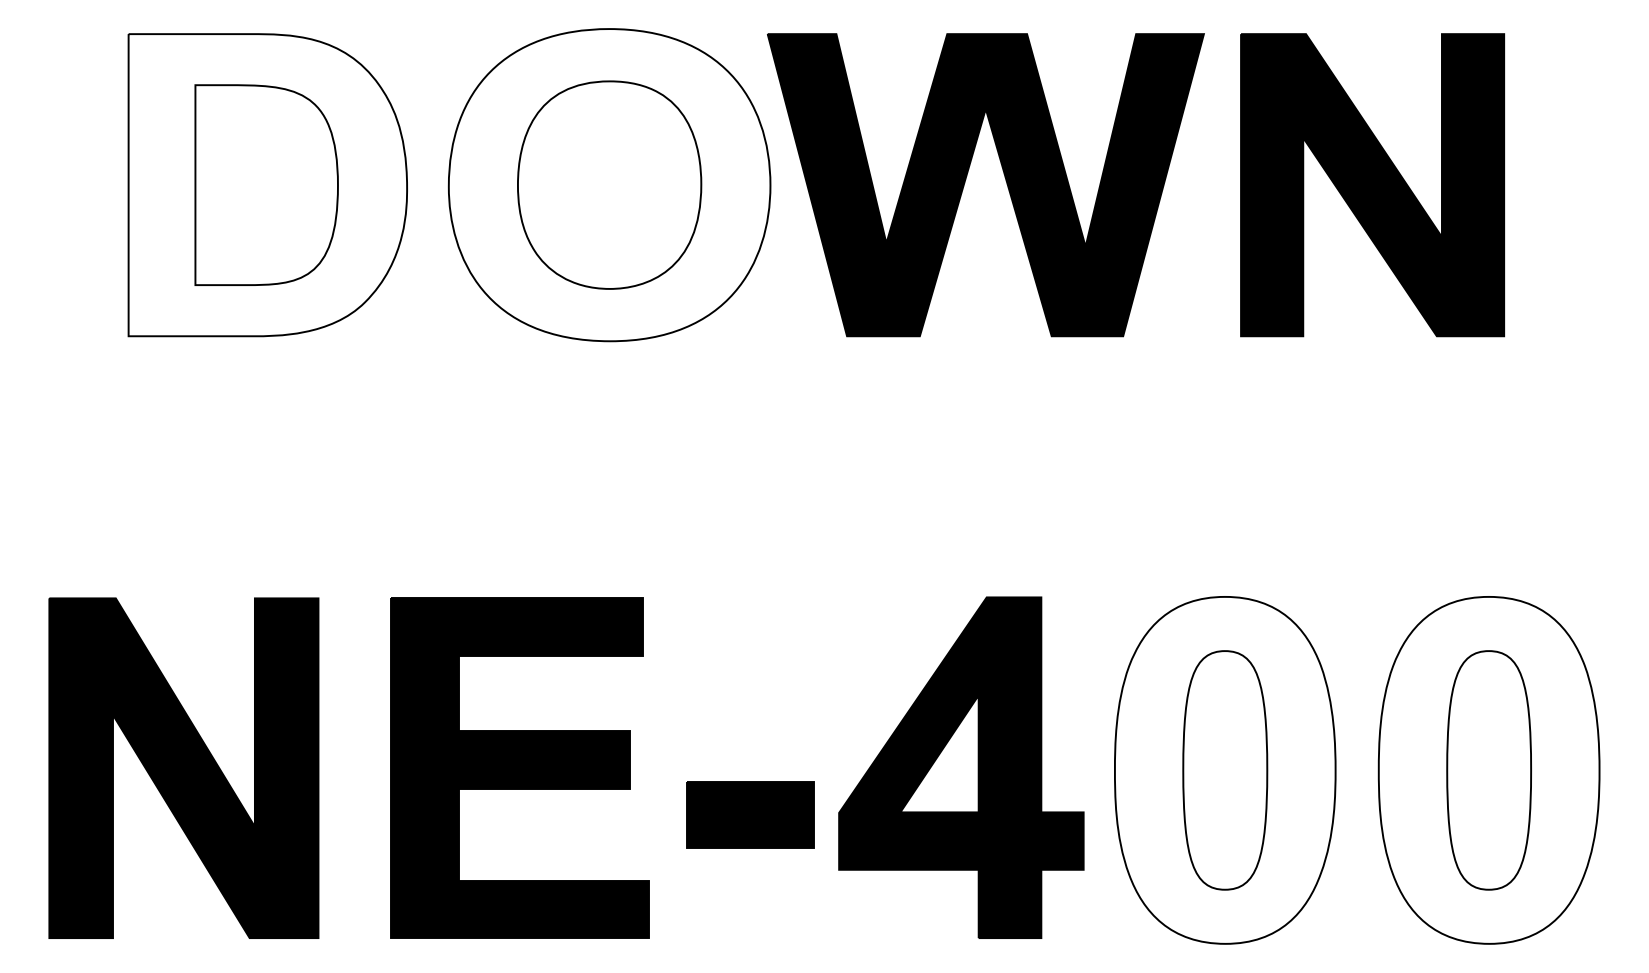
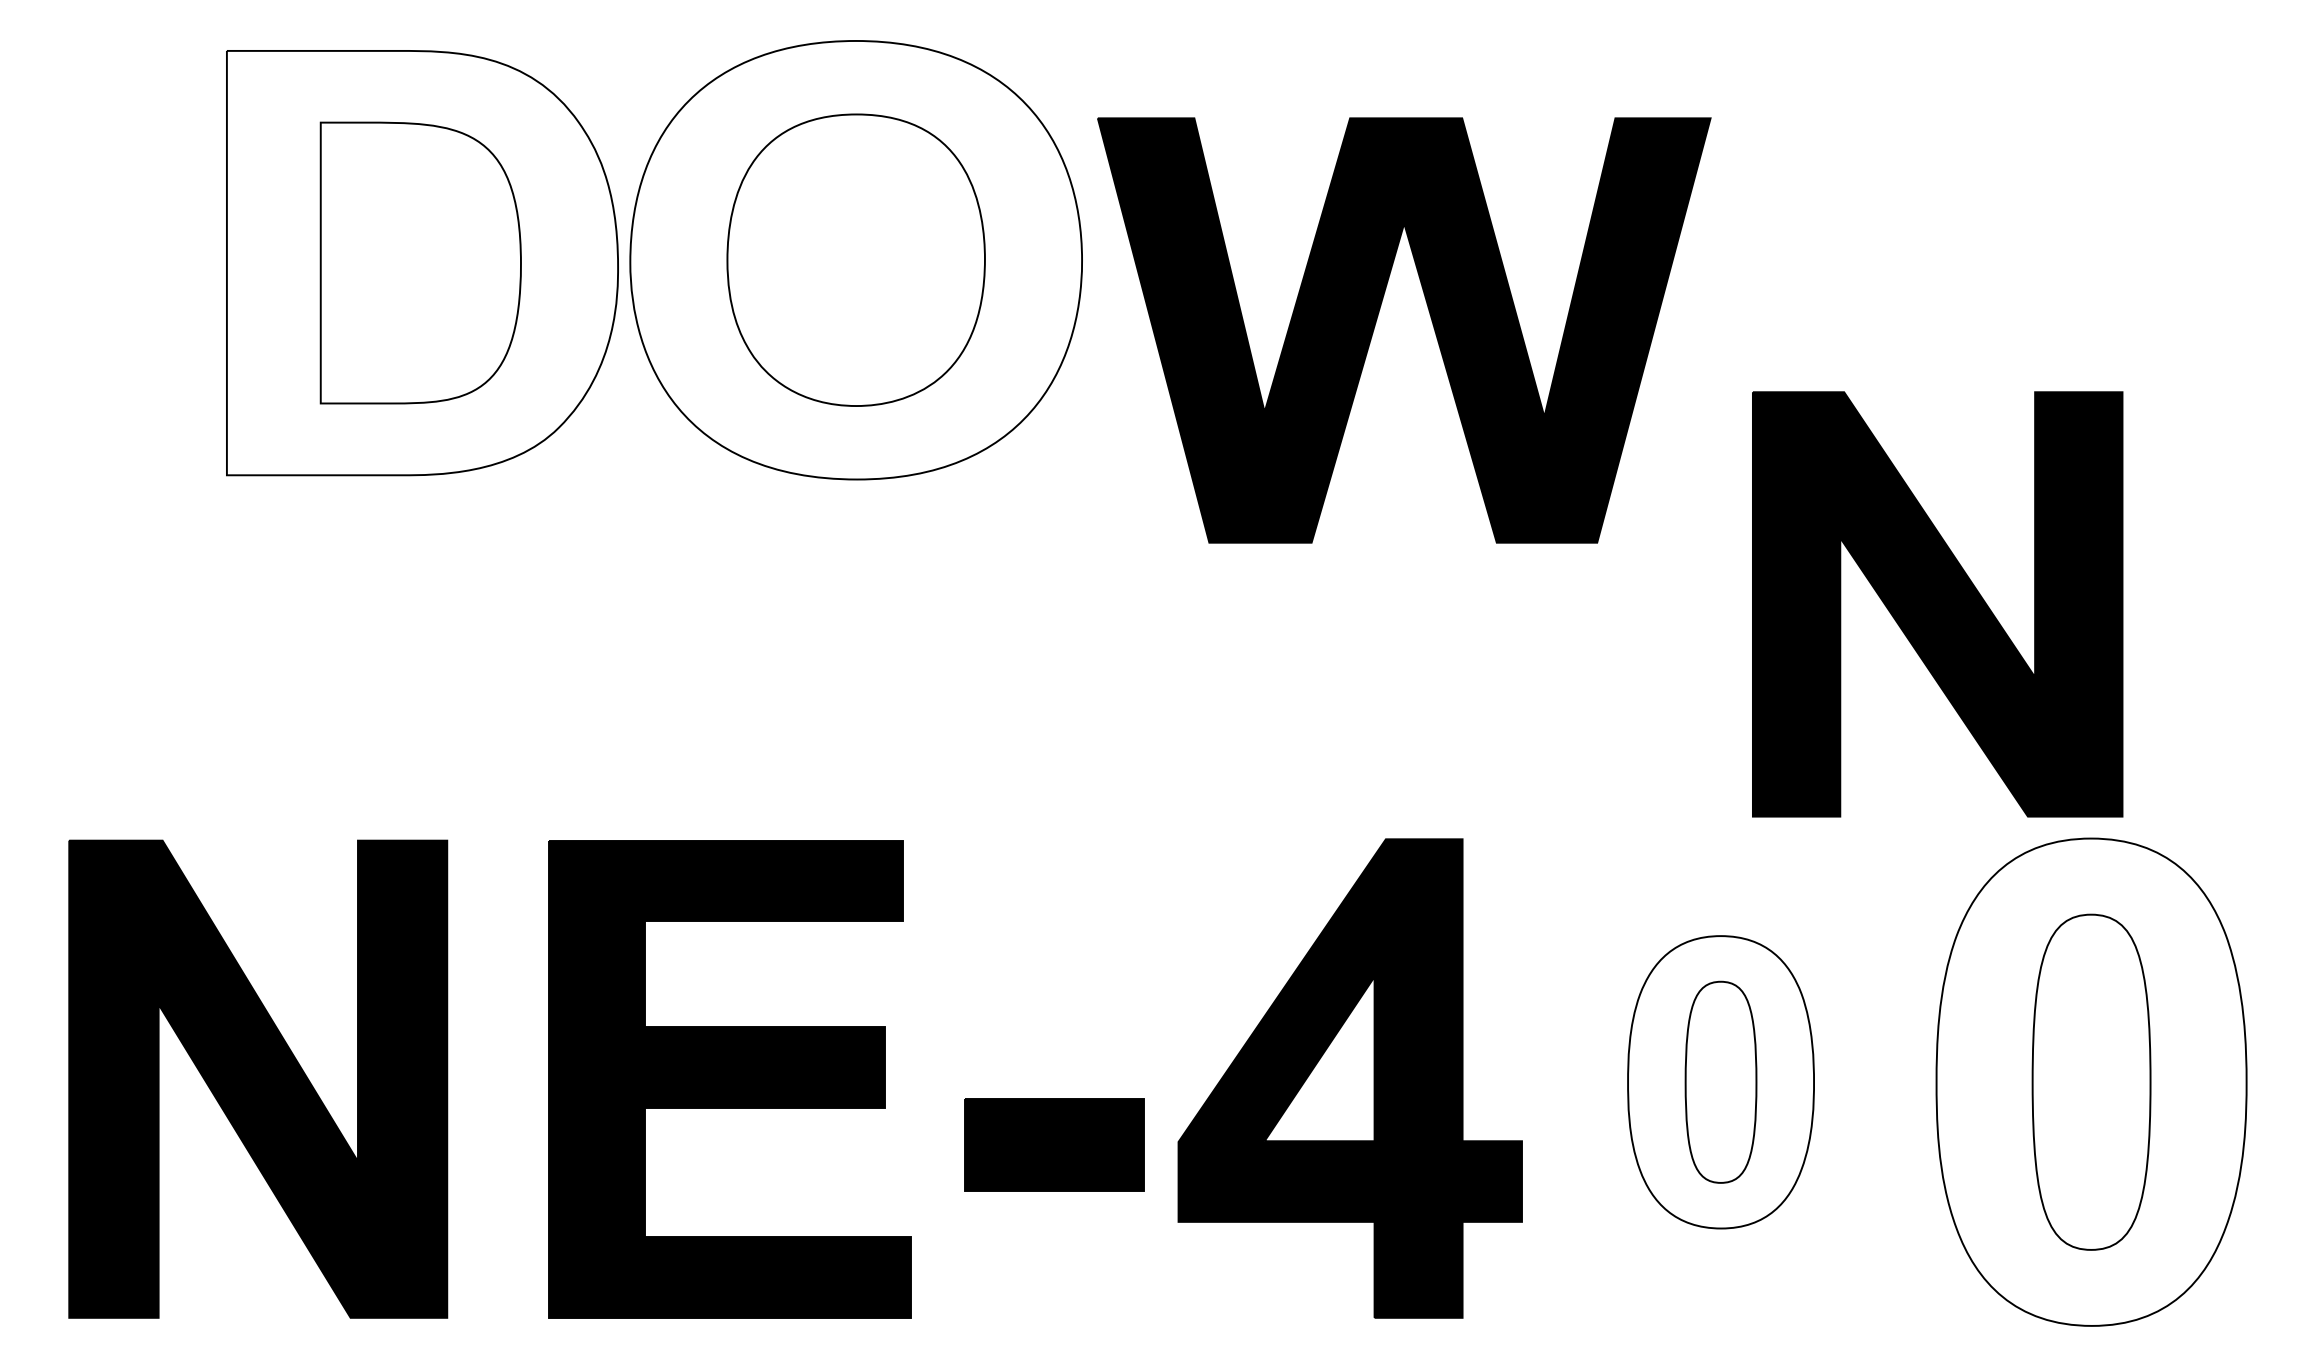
part: (966, 179) -> (1377, 322), moved
part: (267, 185) -> (421, 263), moved
part: (1372, 185) -> (1937, 604), moved
part: (1225, 770) -> (1721, 1082), size x0.6

